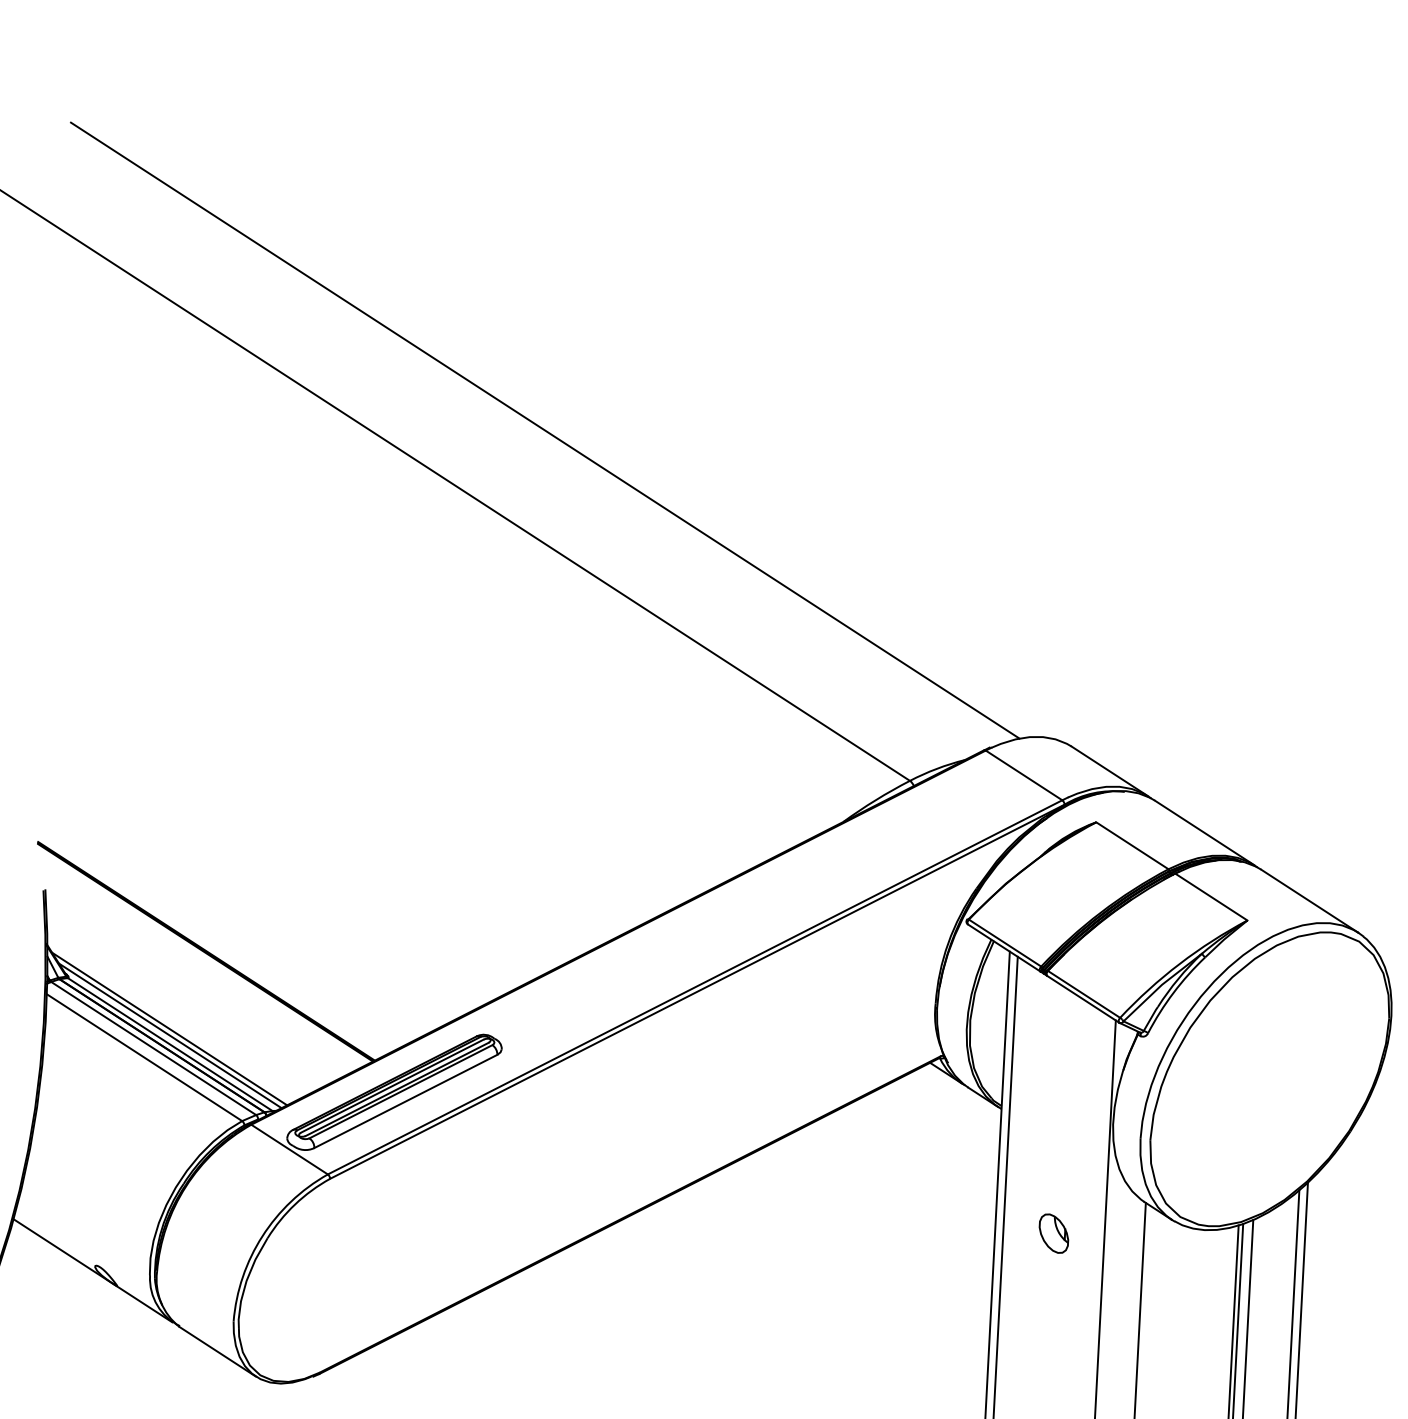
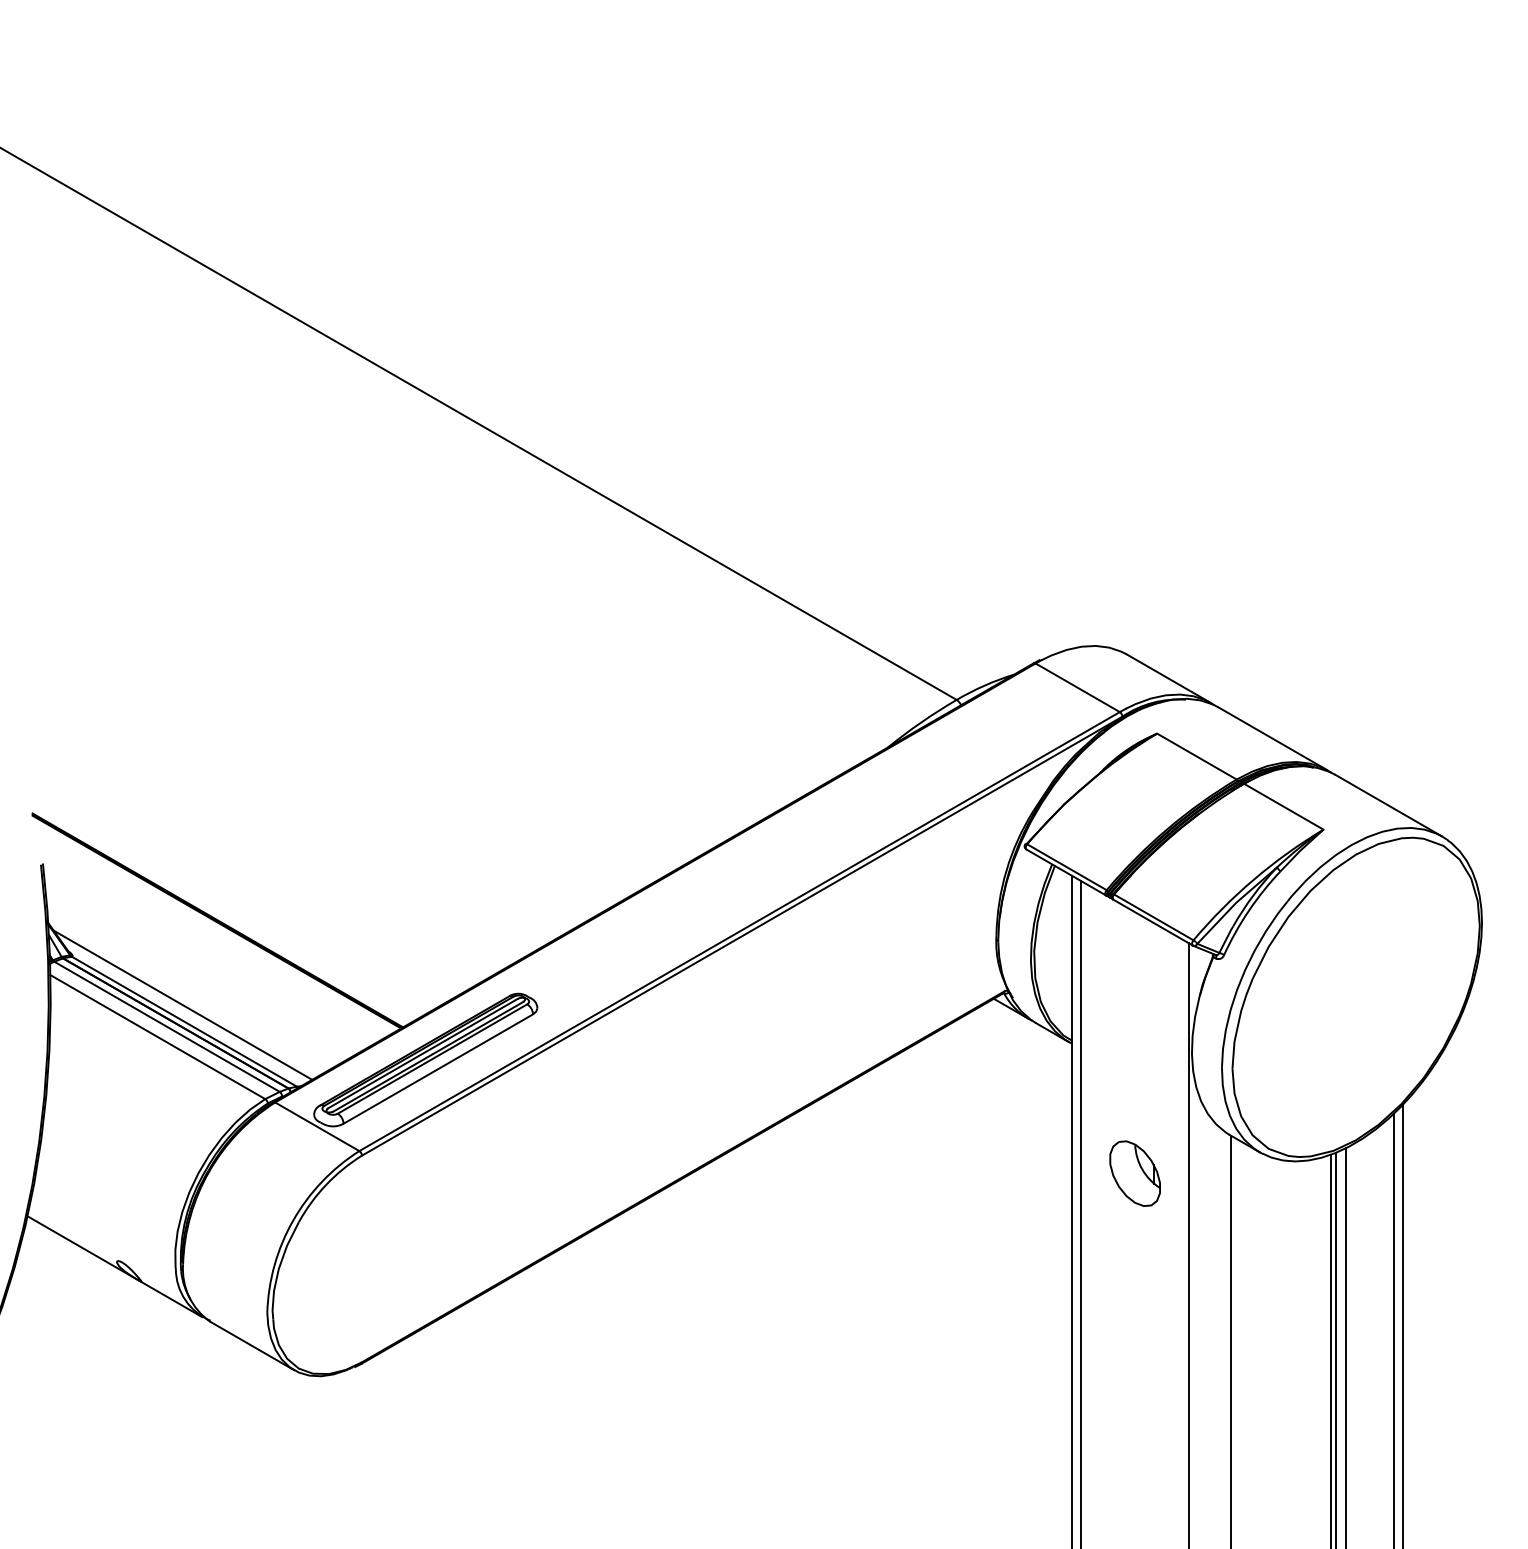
line: (544, 430) -> (548, 347), removed
line: (169, 1035) -> (183, 1012), removed
part: (1053, 1233) -> (1134, 1173), size x1.6

